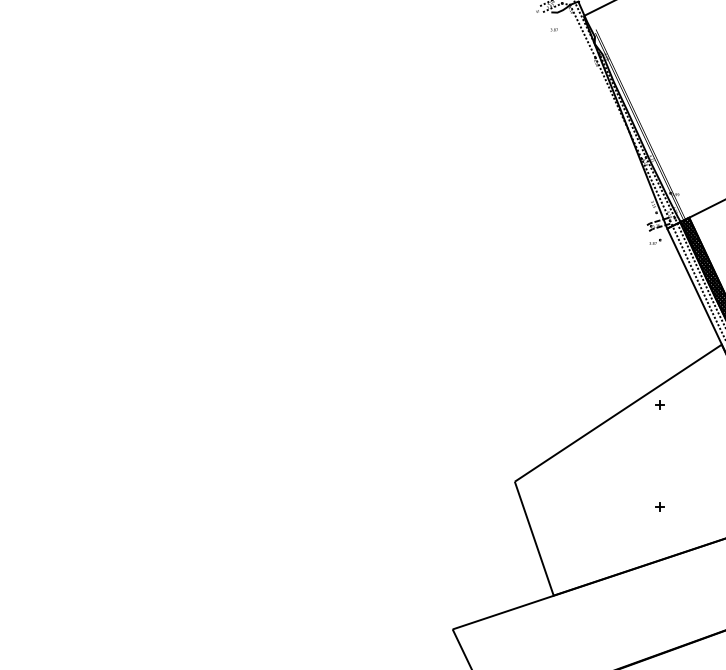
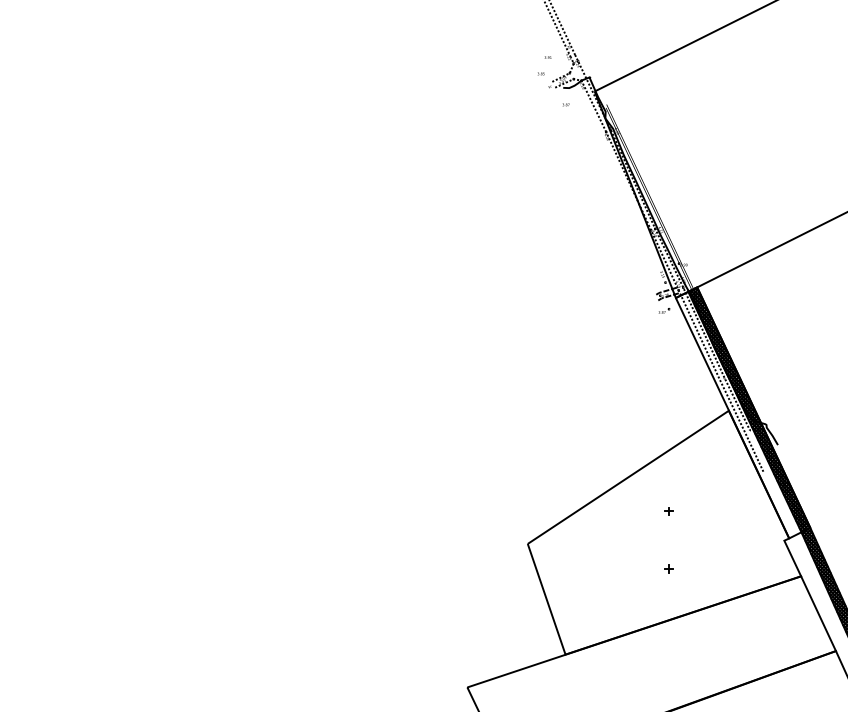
part: (659, 405) -> (668, 511), moved

